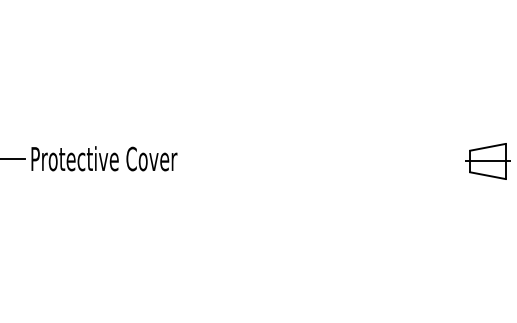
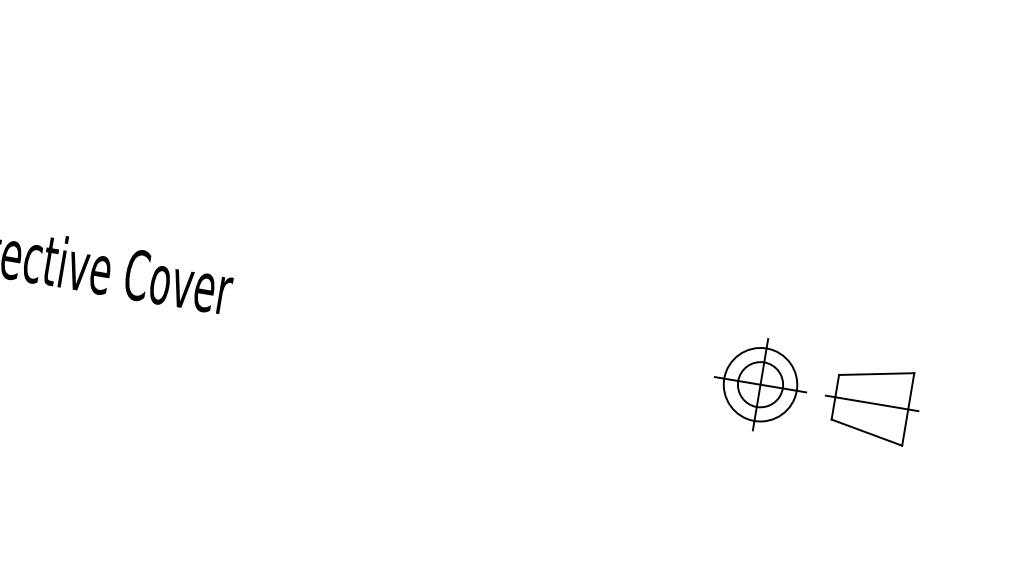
part: (433, 161) -> (759, 384), added

